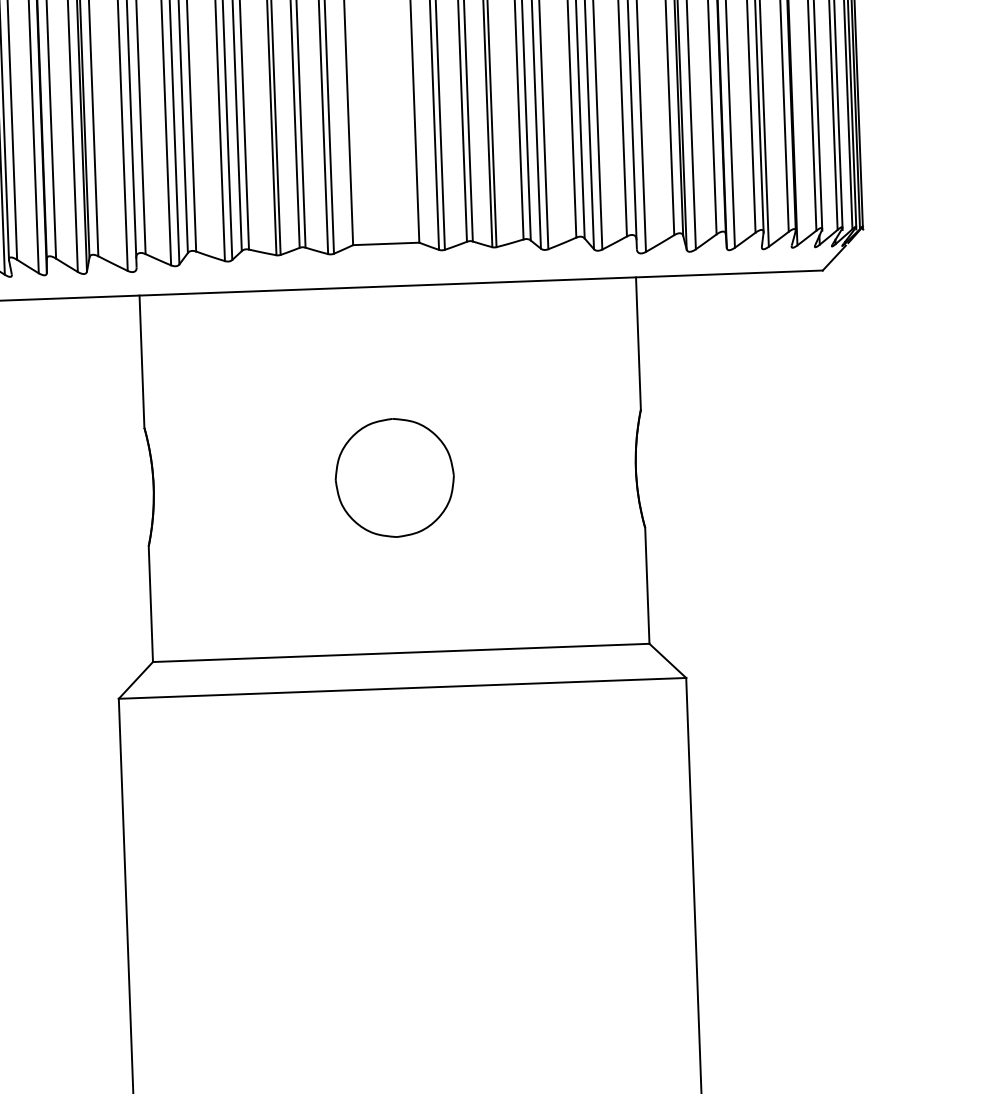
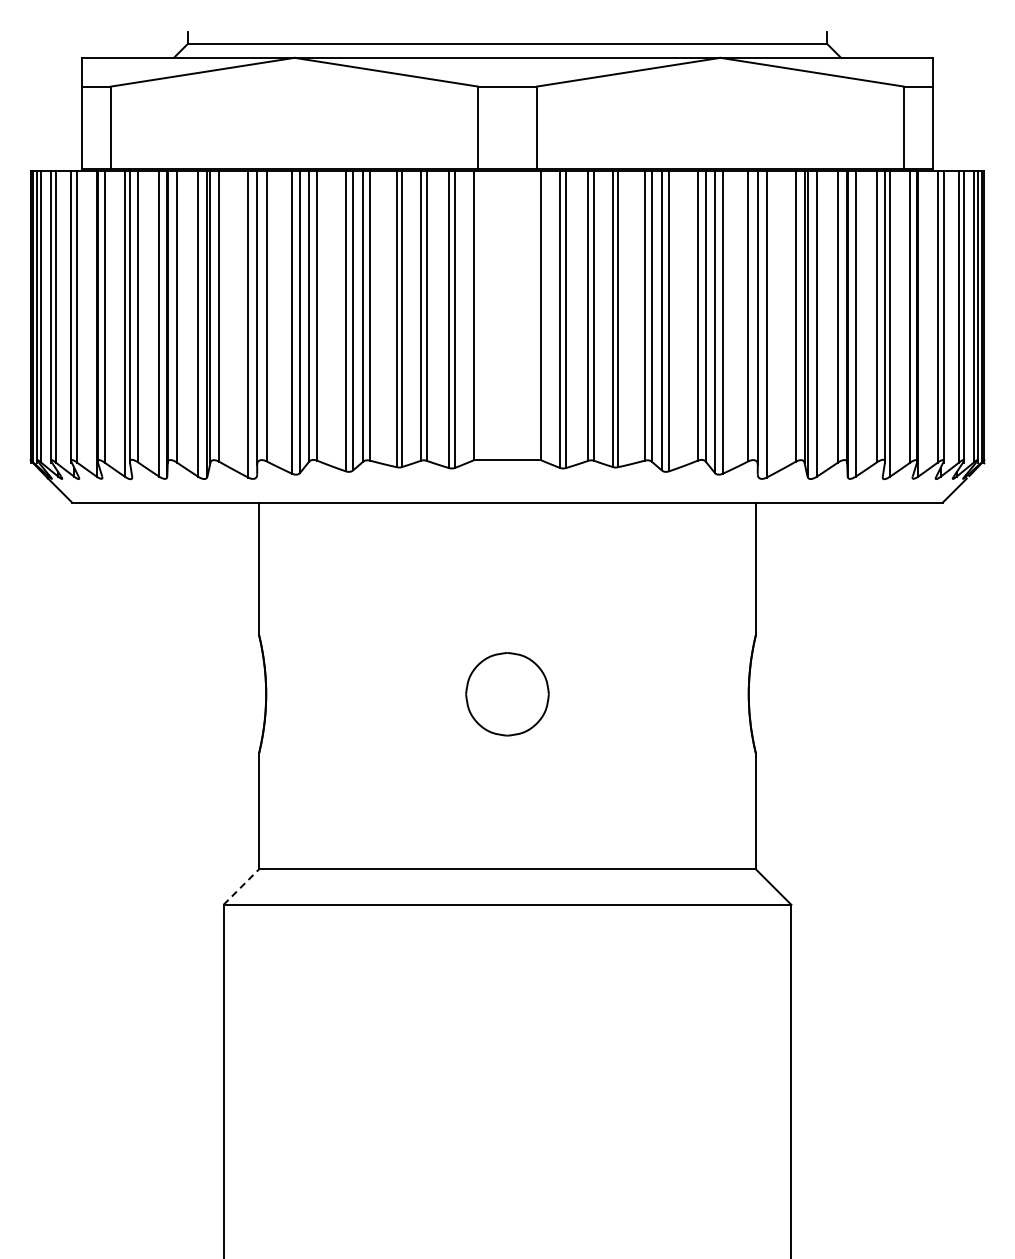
part: (394, 478) -> (507, 694), size x0.7
line: (136, 679) -> (241, 886), solid -> dashed

